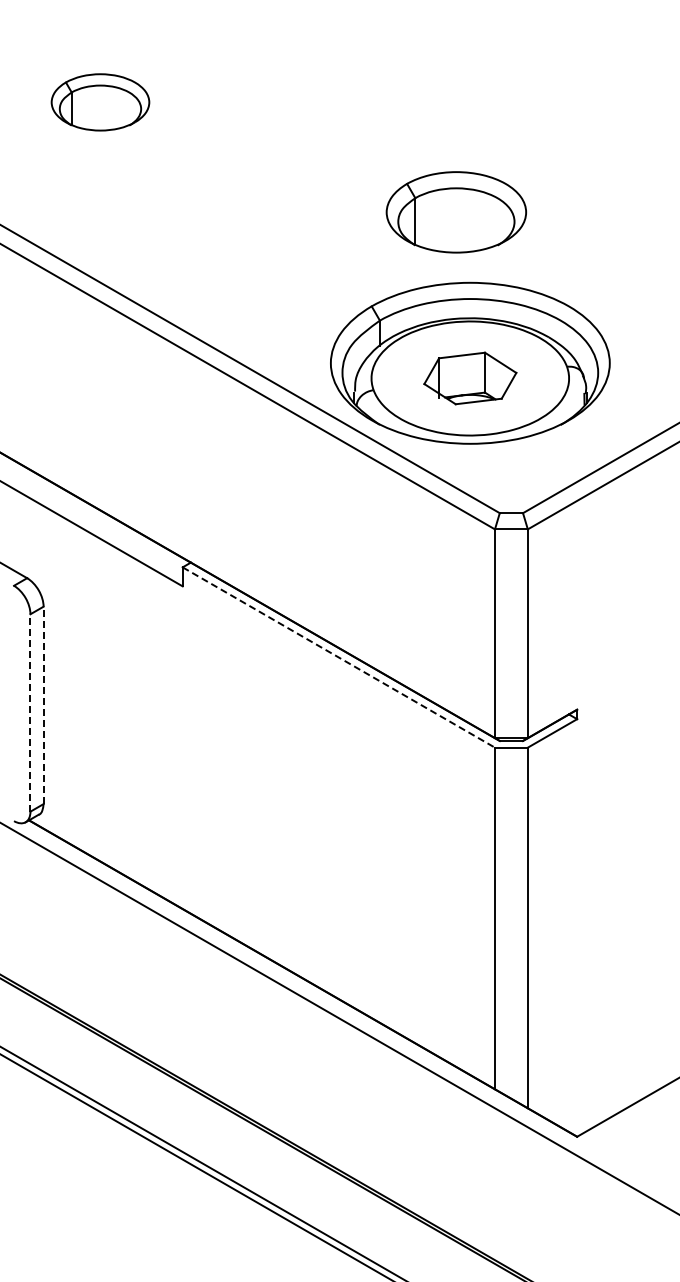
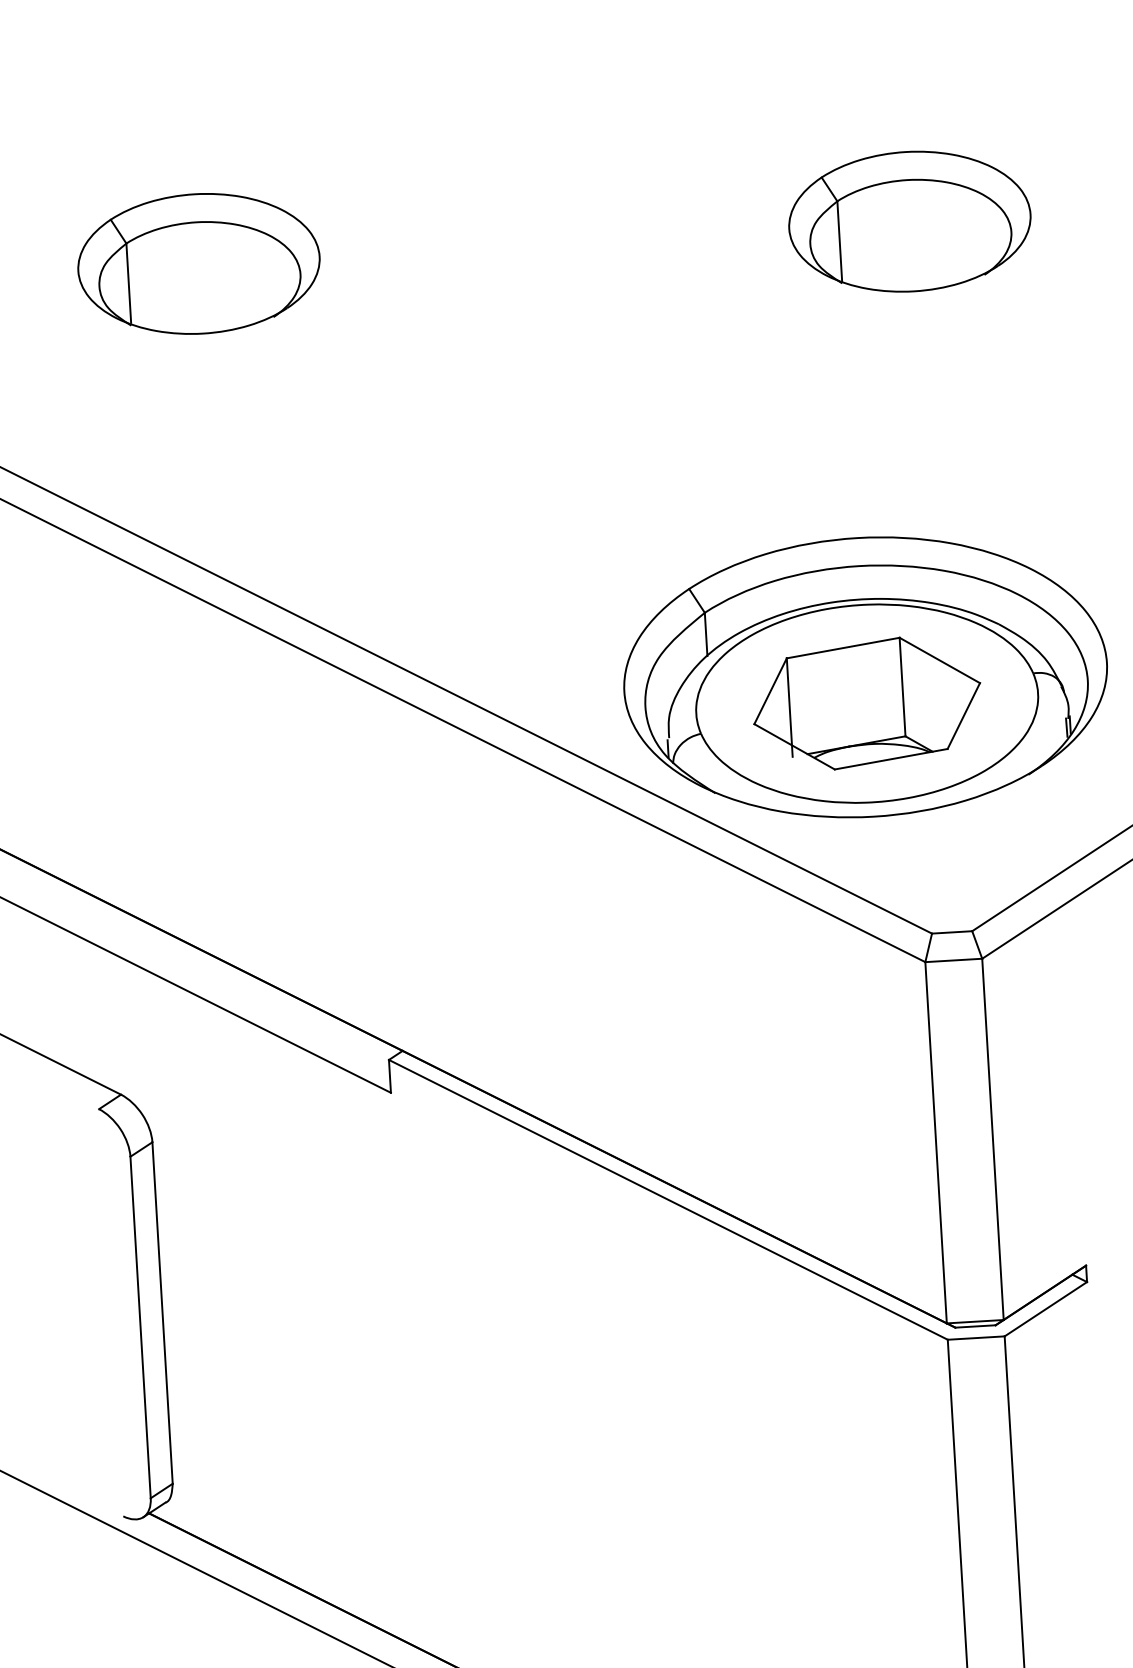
part: (100, 102) -> (199, 264), size x1.43
part: (455, 212) -> (908, 222), moved
part: (470, 378) -> (867, 703), size x1.43
line: (339, 657) -> (669, 1199), dashed -> solid
line: (43, 705) -> (162, 1313), dashed -> solid
line: (30, 712) -> (140, 1326), dashed -> solid

